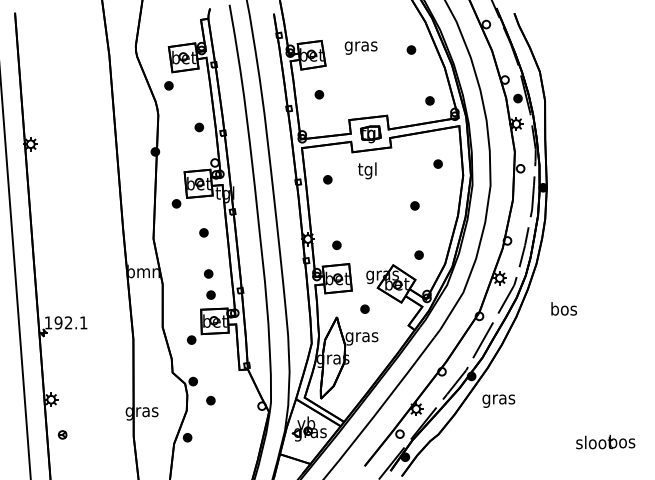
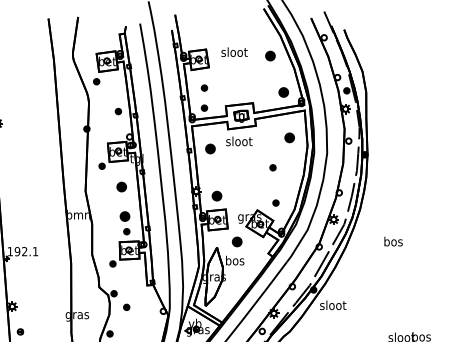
text: (361, 46) -> (234, 53), gras -> sloot
part: (411, 49) -> (270, 55), size x1.6
part: (429, 100) -> (283, 92), size x1.6
part: (319, 122) -> (204, 107), added
part: (437, 163) -> (289, 137), size x1.6
text: (367, 170) -> (238, 142), tgl -> sloot
part: (327, 179) -> (210, 148), size x1.6
part: (203, 232) -> (121, 186), size x1.6
part: (336, 244) -> (216, 195), size x1.6
part: (208, 273) -> (125, 216), size x1.6
part: (364, 308) -> (236, 241), size x1.6
text: (563, 308) -> (393, 241), moved
text: (361, 336) -> (234, 261), gras -> bos
text: (498, 399) -> (332, 306), gras -> sloot

